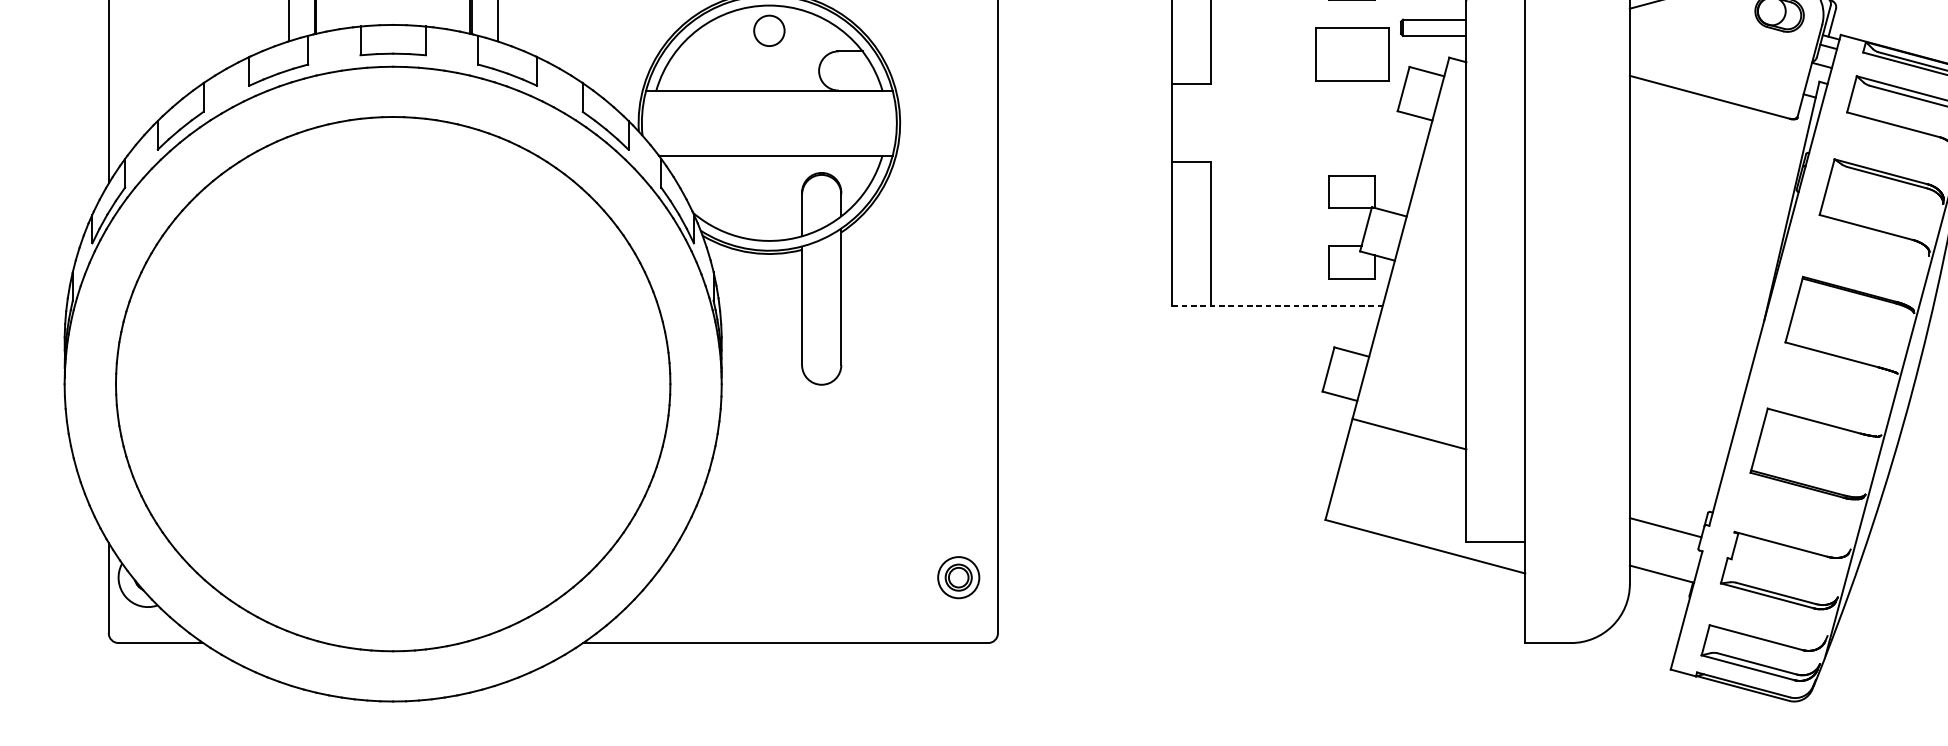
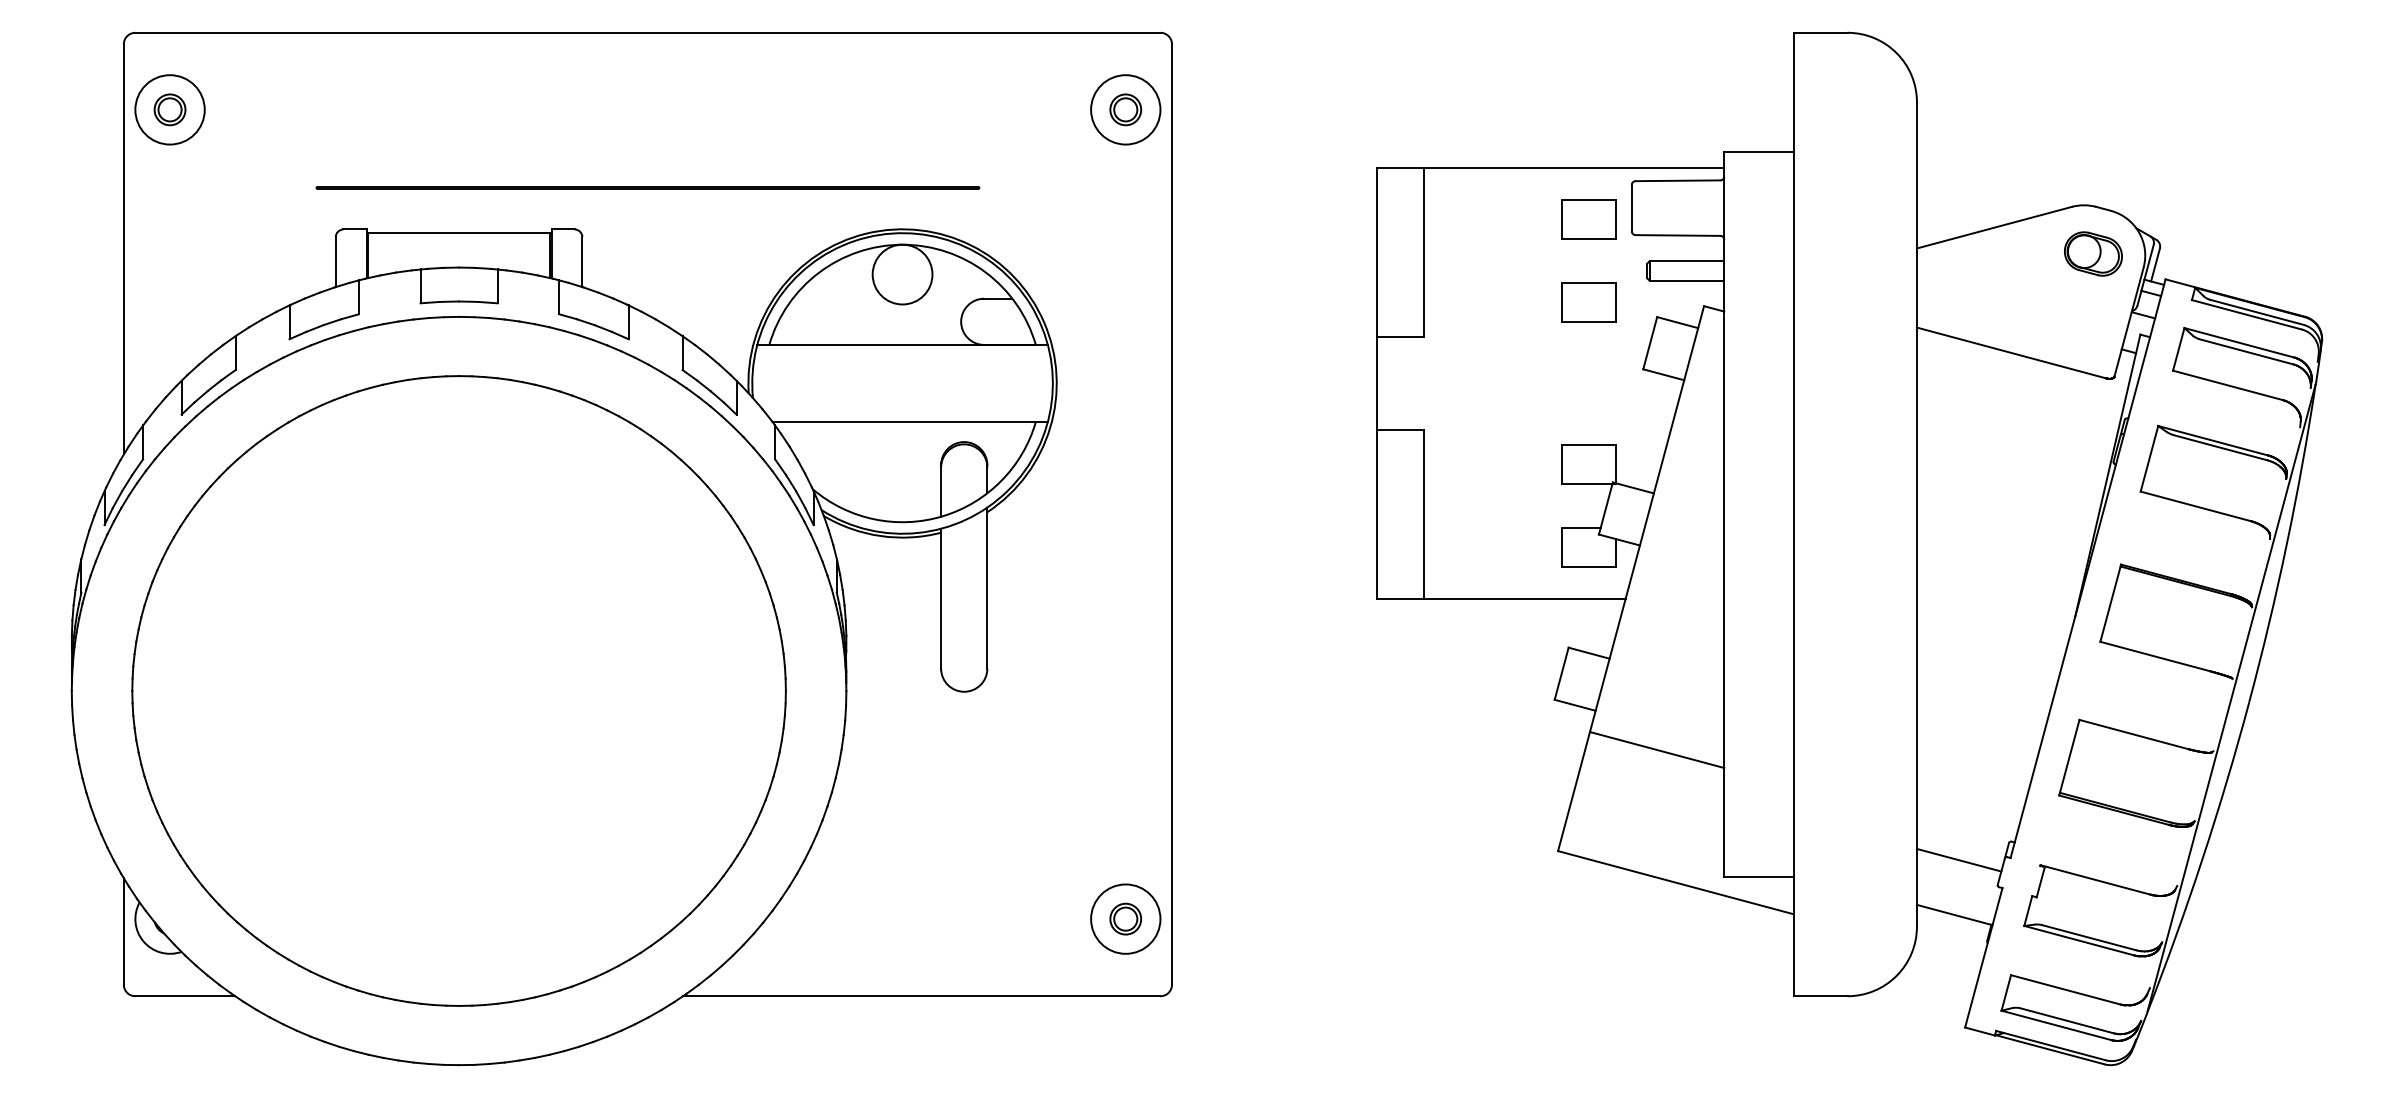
circle: (769, 30) -> (902, 274), size x1.67
part: (1351, 54) -> (1588, 302), size x0.62
line: (1277, 306) -> (1501, 599), dashed -> solid
circle: (958, 577) -> (1125, 918), size x1.43

